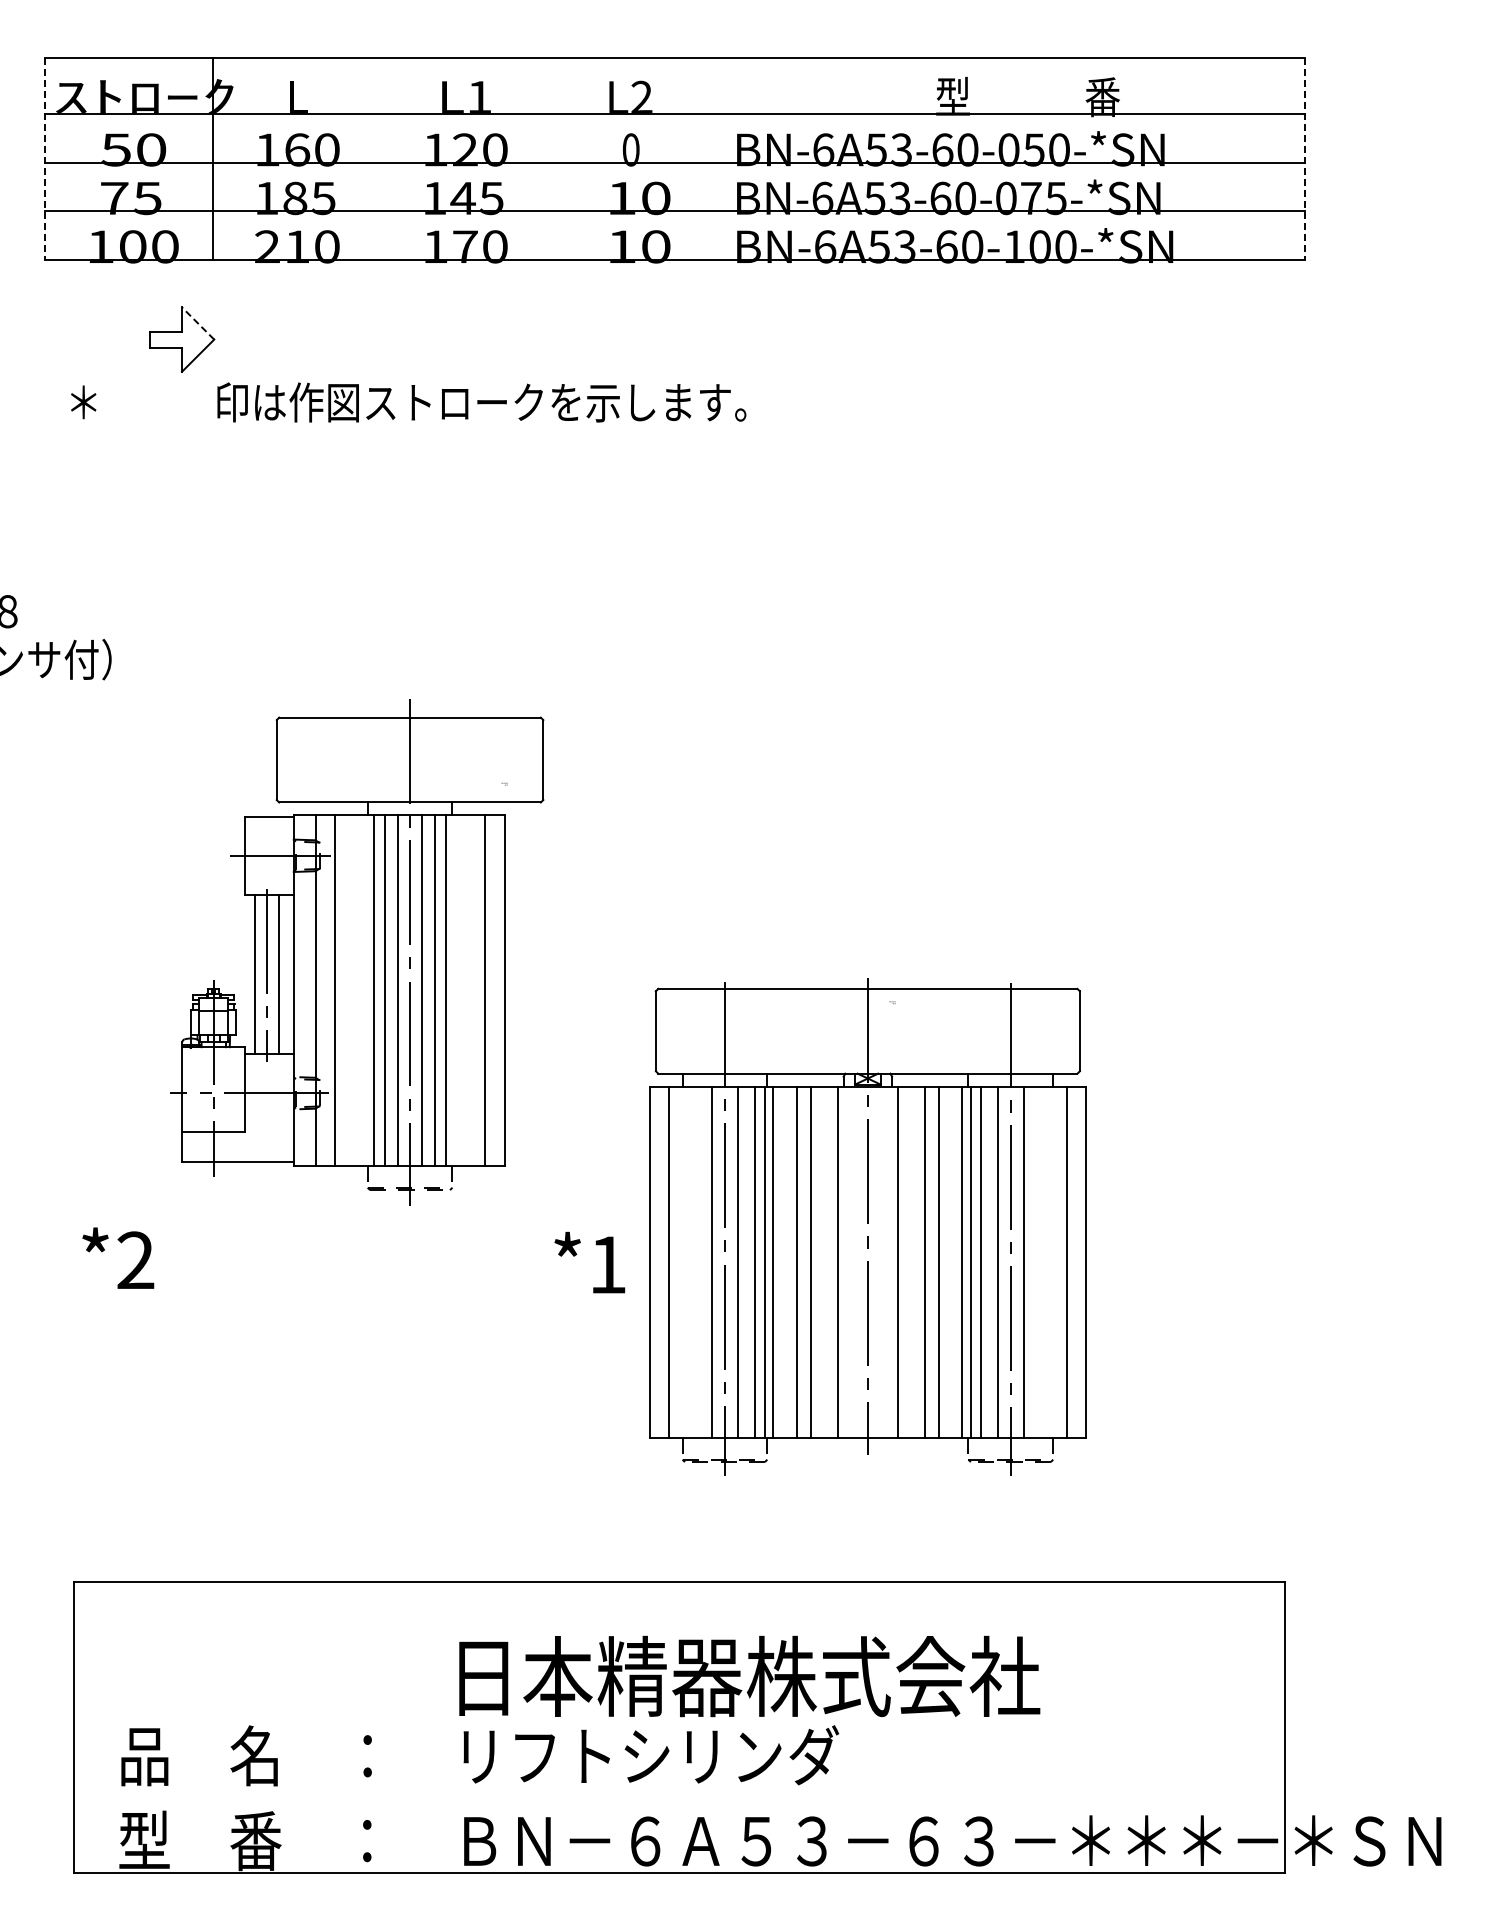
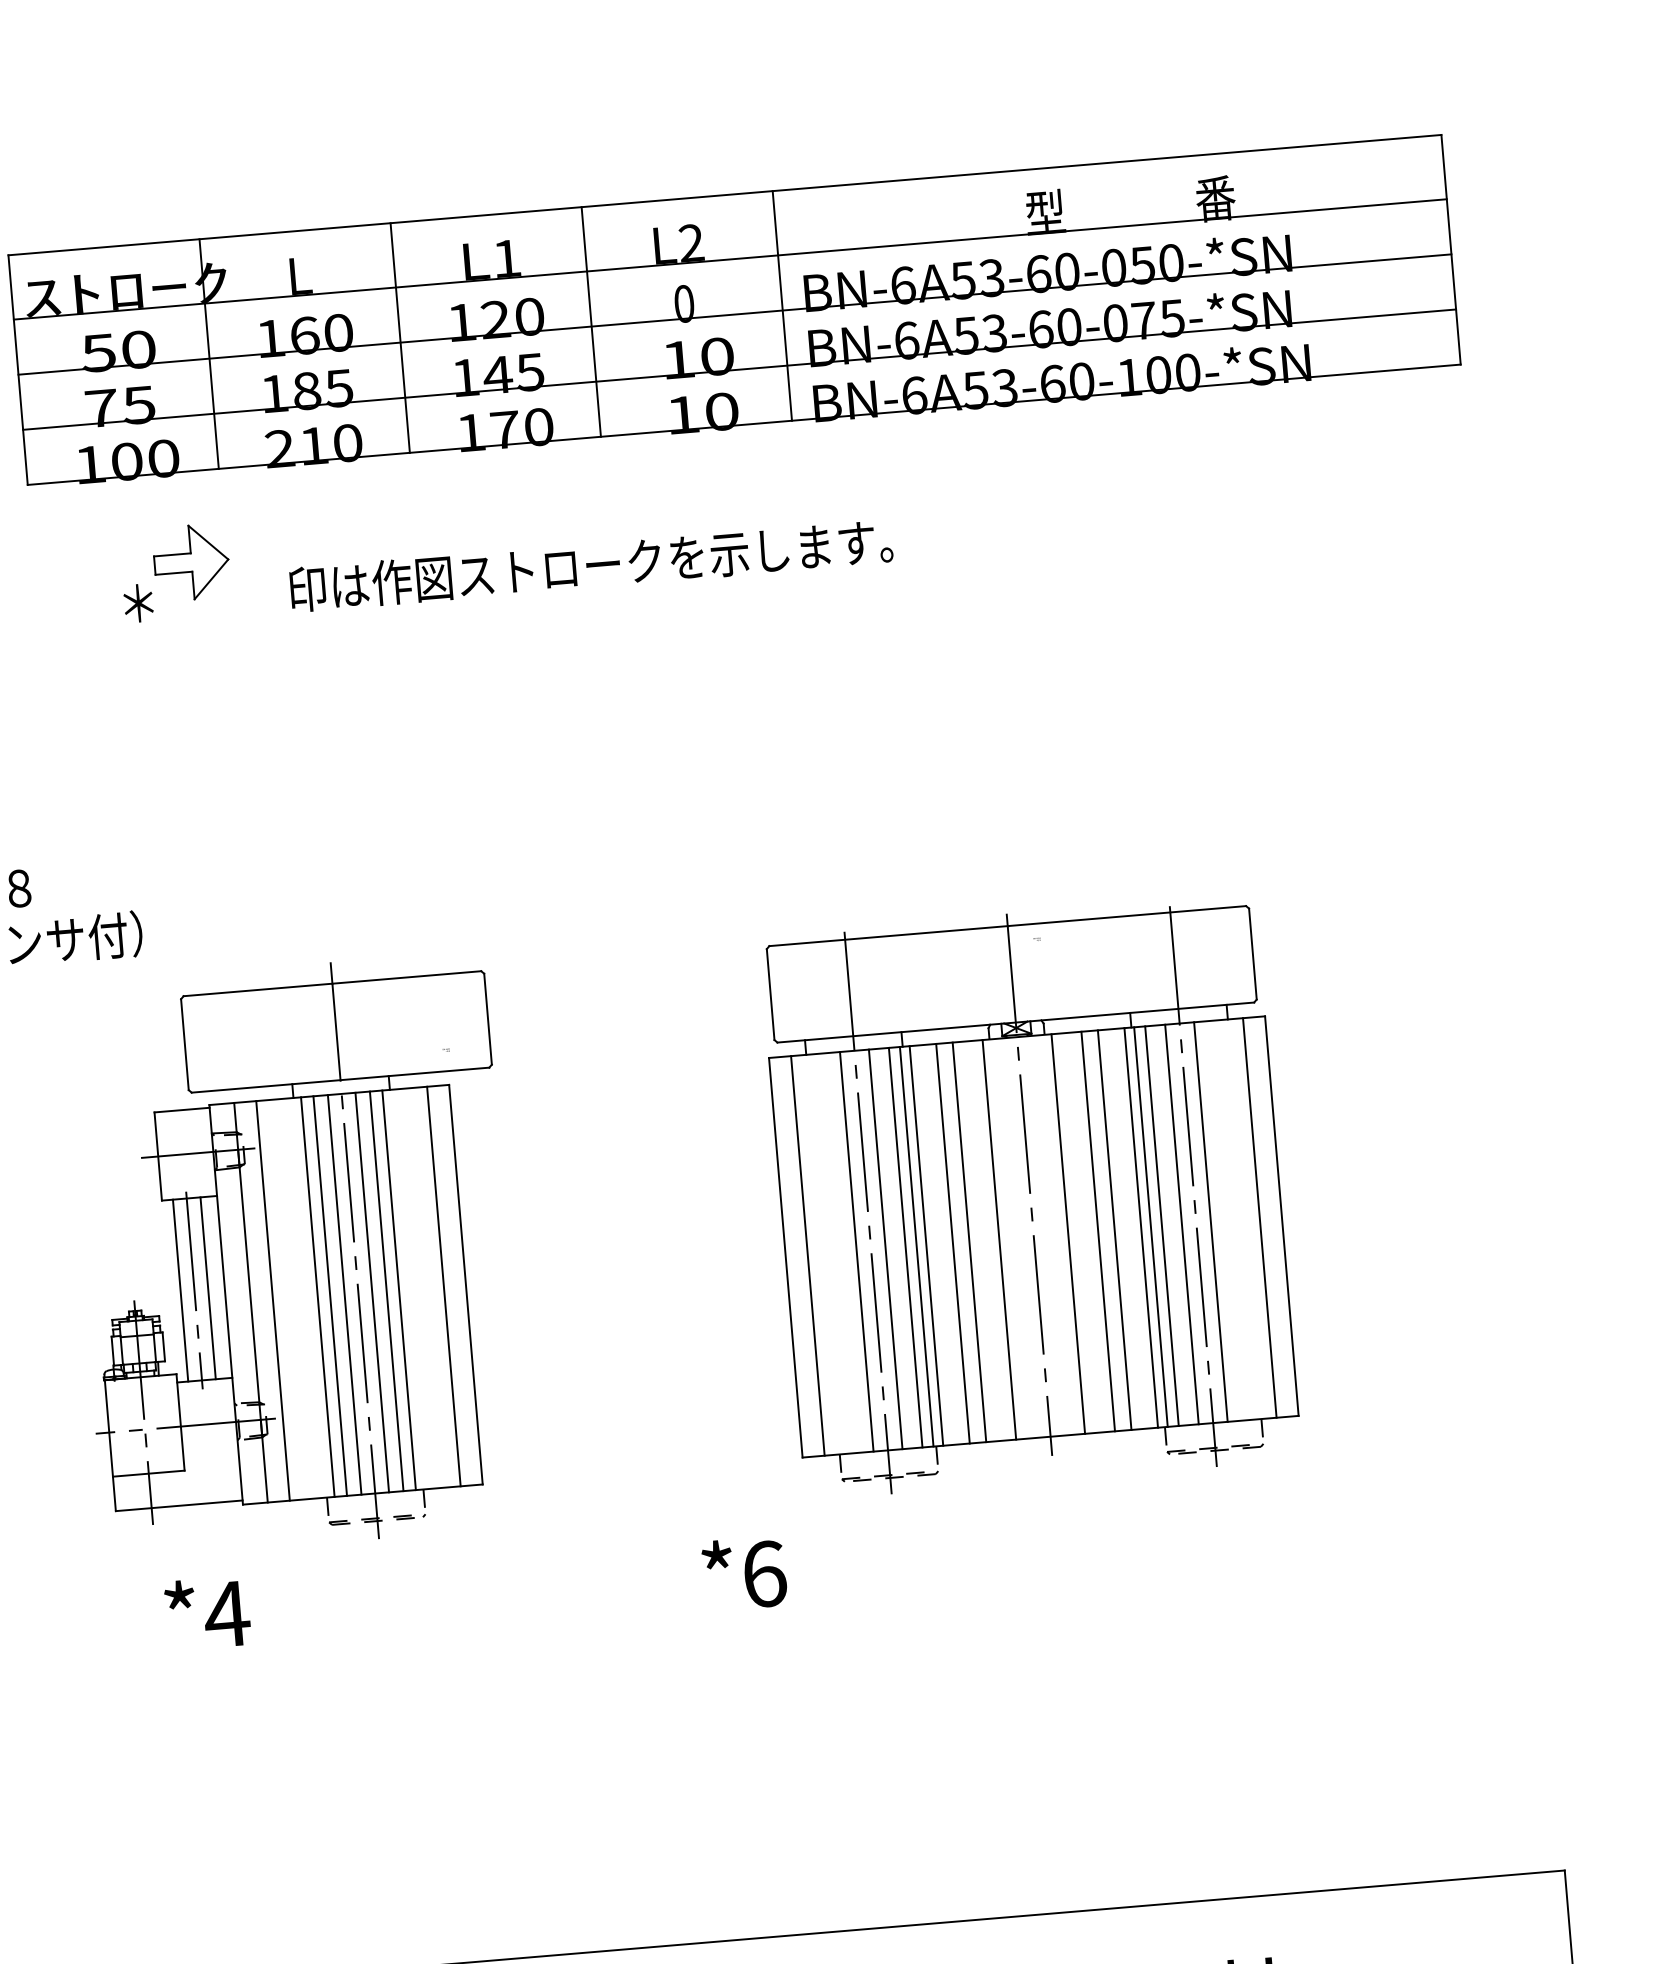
line: (44, 158) -> (17, 369), dashed -> solid
line: (380, 158) -> (400, 337), added
line: (548, 158) -> (591, 321), added
line: (716, 158) -> (782, 305), added
line: (1304, 158) -> (1450, 249), dashed -> solid
line: (198, 323) -> (208, 542), dashed -> solid
text: (408, 402) -> (508, 572), moved
part: (357, 952) -> (295, 1255), moved
part: (867, 1226) -> (1029, 1196), moved
text: (135, 1259) -> (226, 1613), *2 -> *4
text: (608, 1264) -> (765, 1573), *1 -> *6

